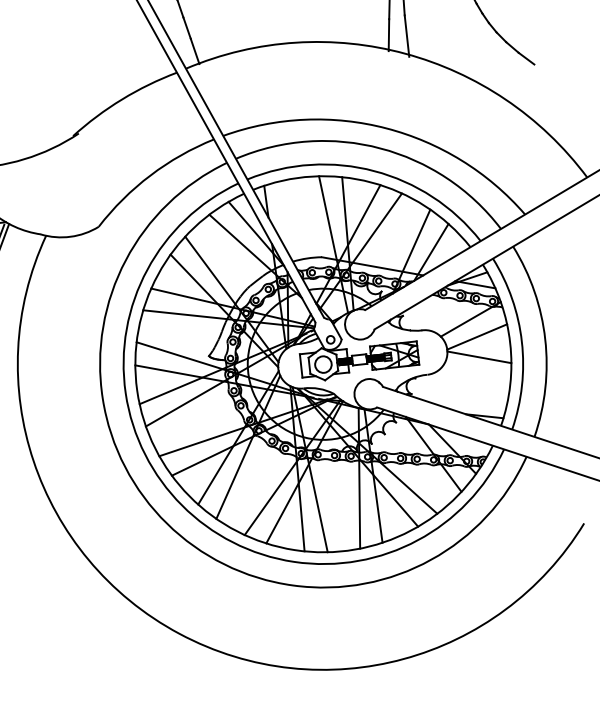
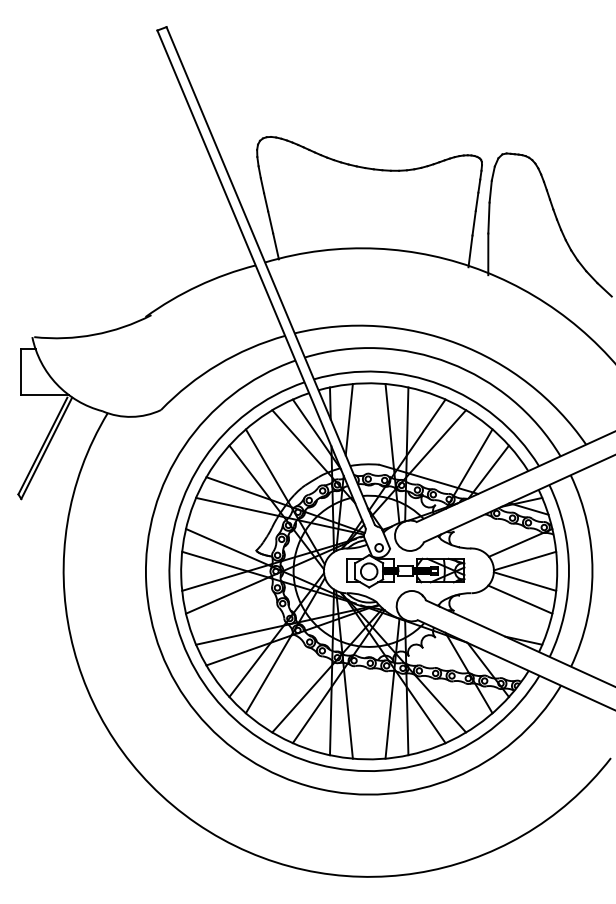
line: (286, 215) -> (348, 419), added
line: (476, 375) -> (520, 599), added

